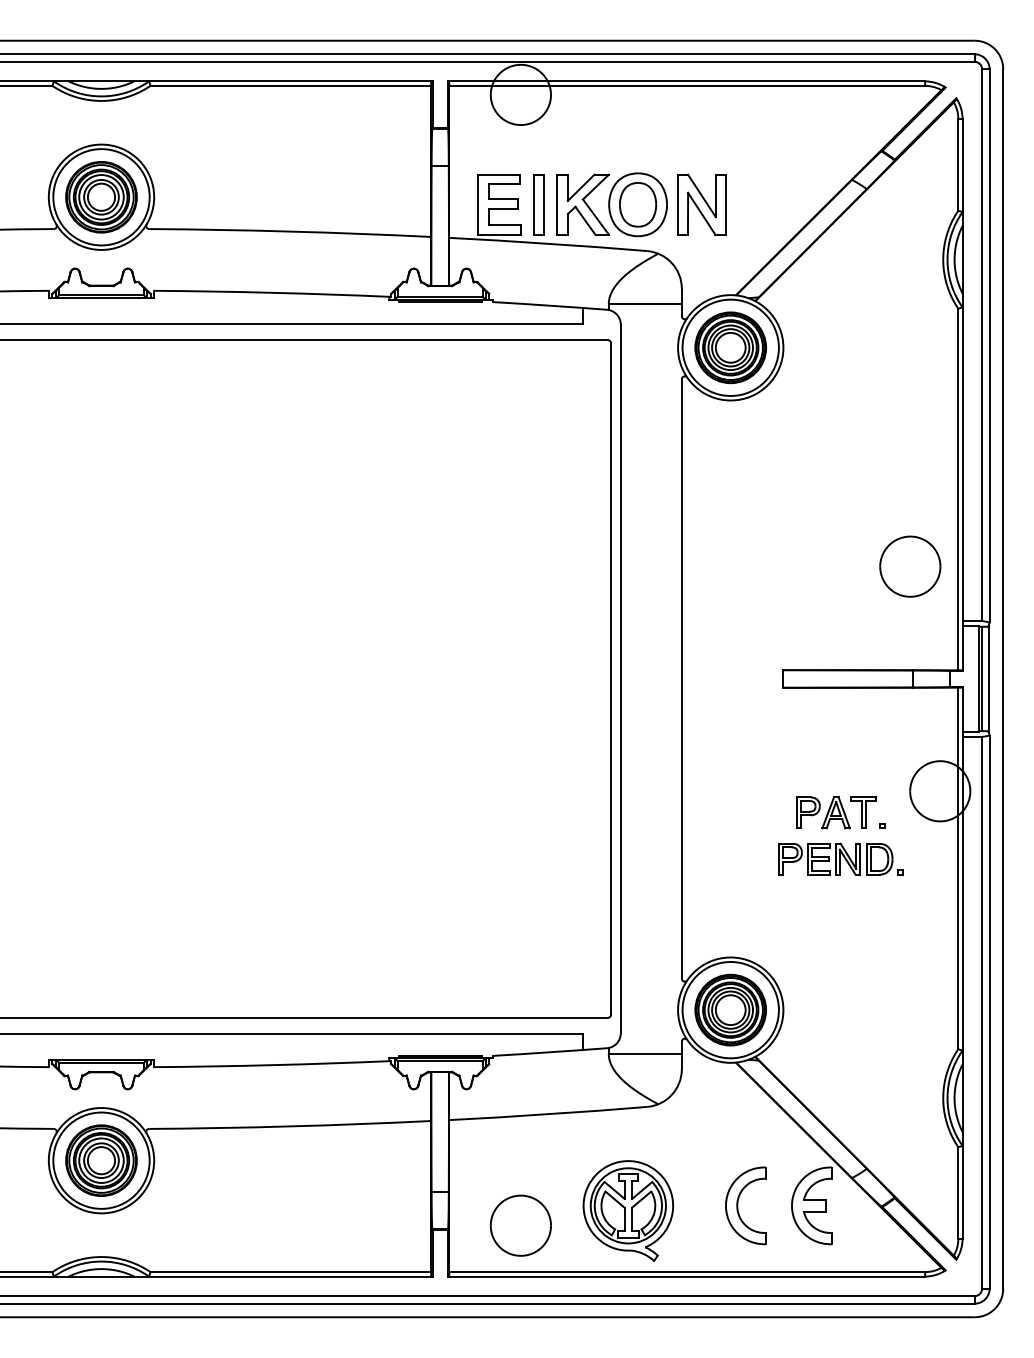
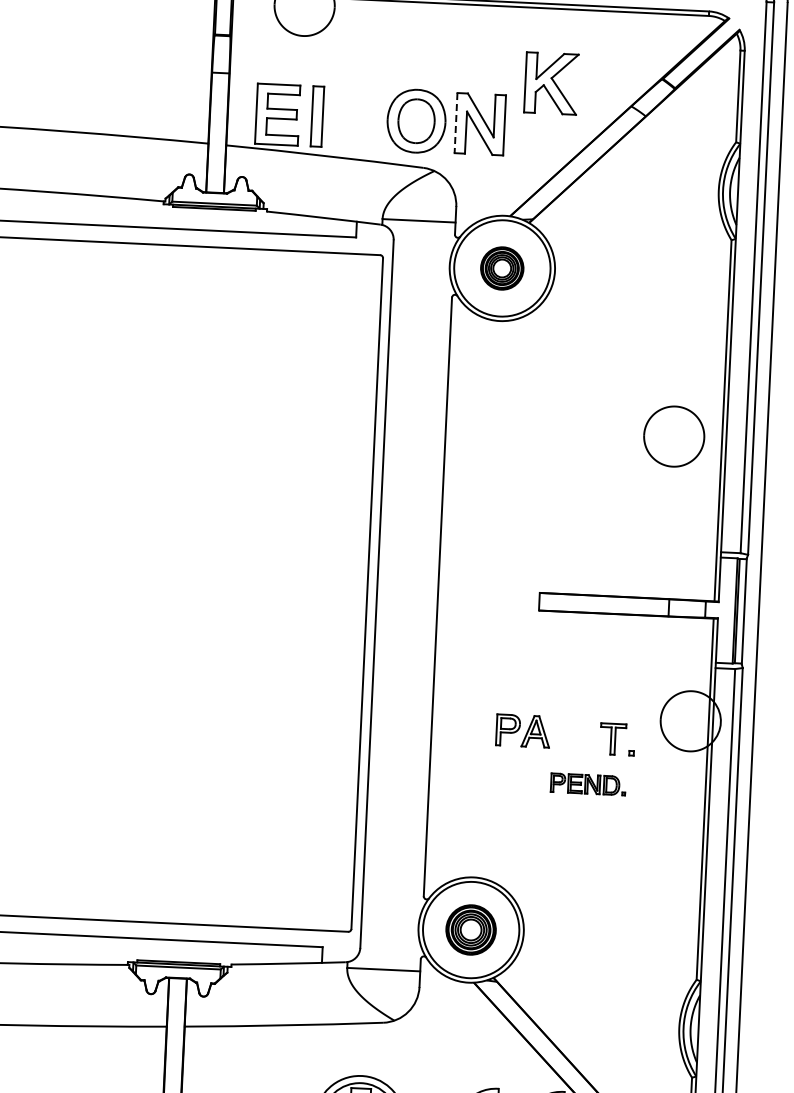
part: (582, 204) -> (550, 83), moved
line: (677, 205) -> (455, 123), solid -> dashed
part: (730, 347) -> (502, 268), size x0.6
part: (910, 566) -> (674, 436), moved
part: (823, 812) -> (523, 730), moved
part: (840, 858) -> (587, 783), size x0.6
part: (730, 1009) -> (470, 929), size x0.7

